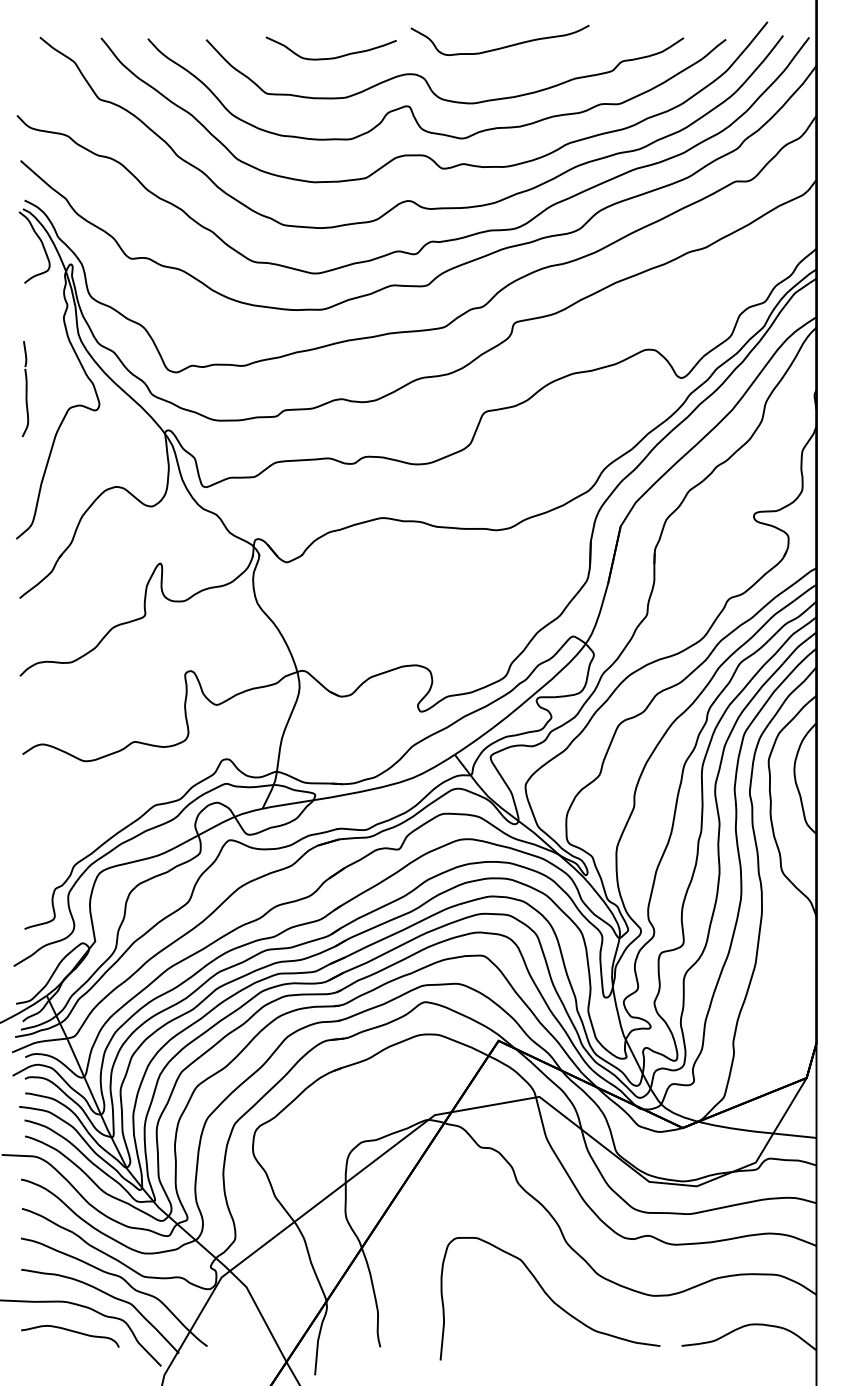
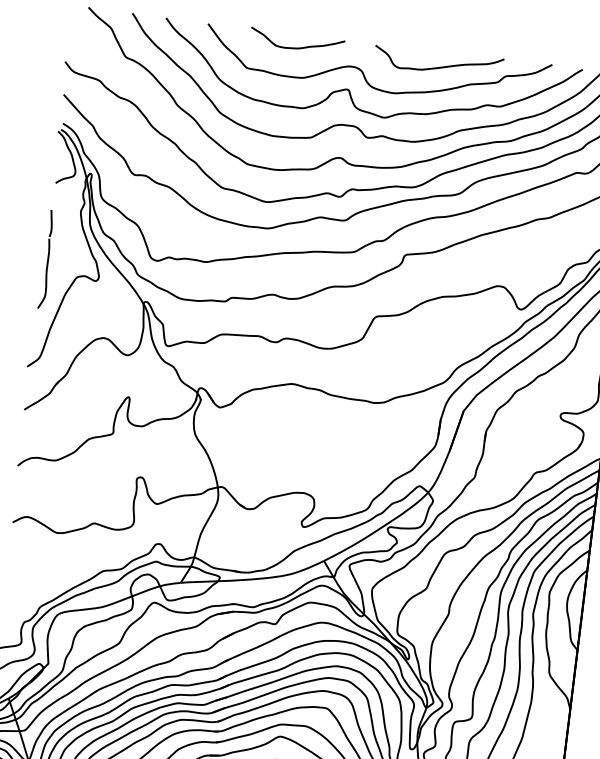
curve: (499, 47) -> (437, 67), moved
part: (25, 388) -> (47, 259), size x1.43

